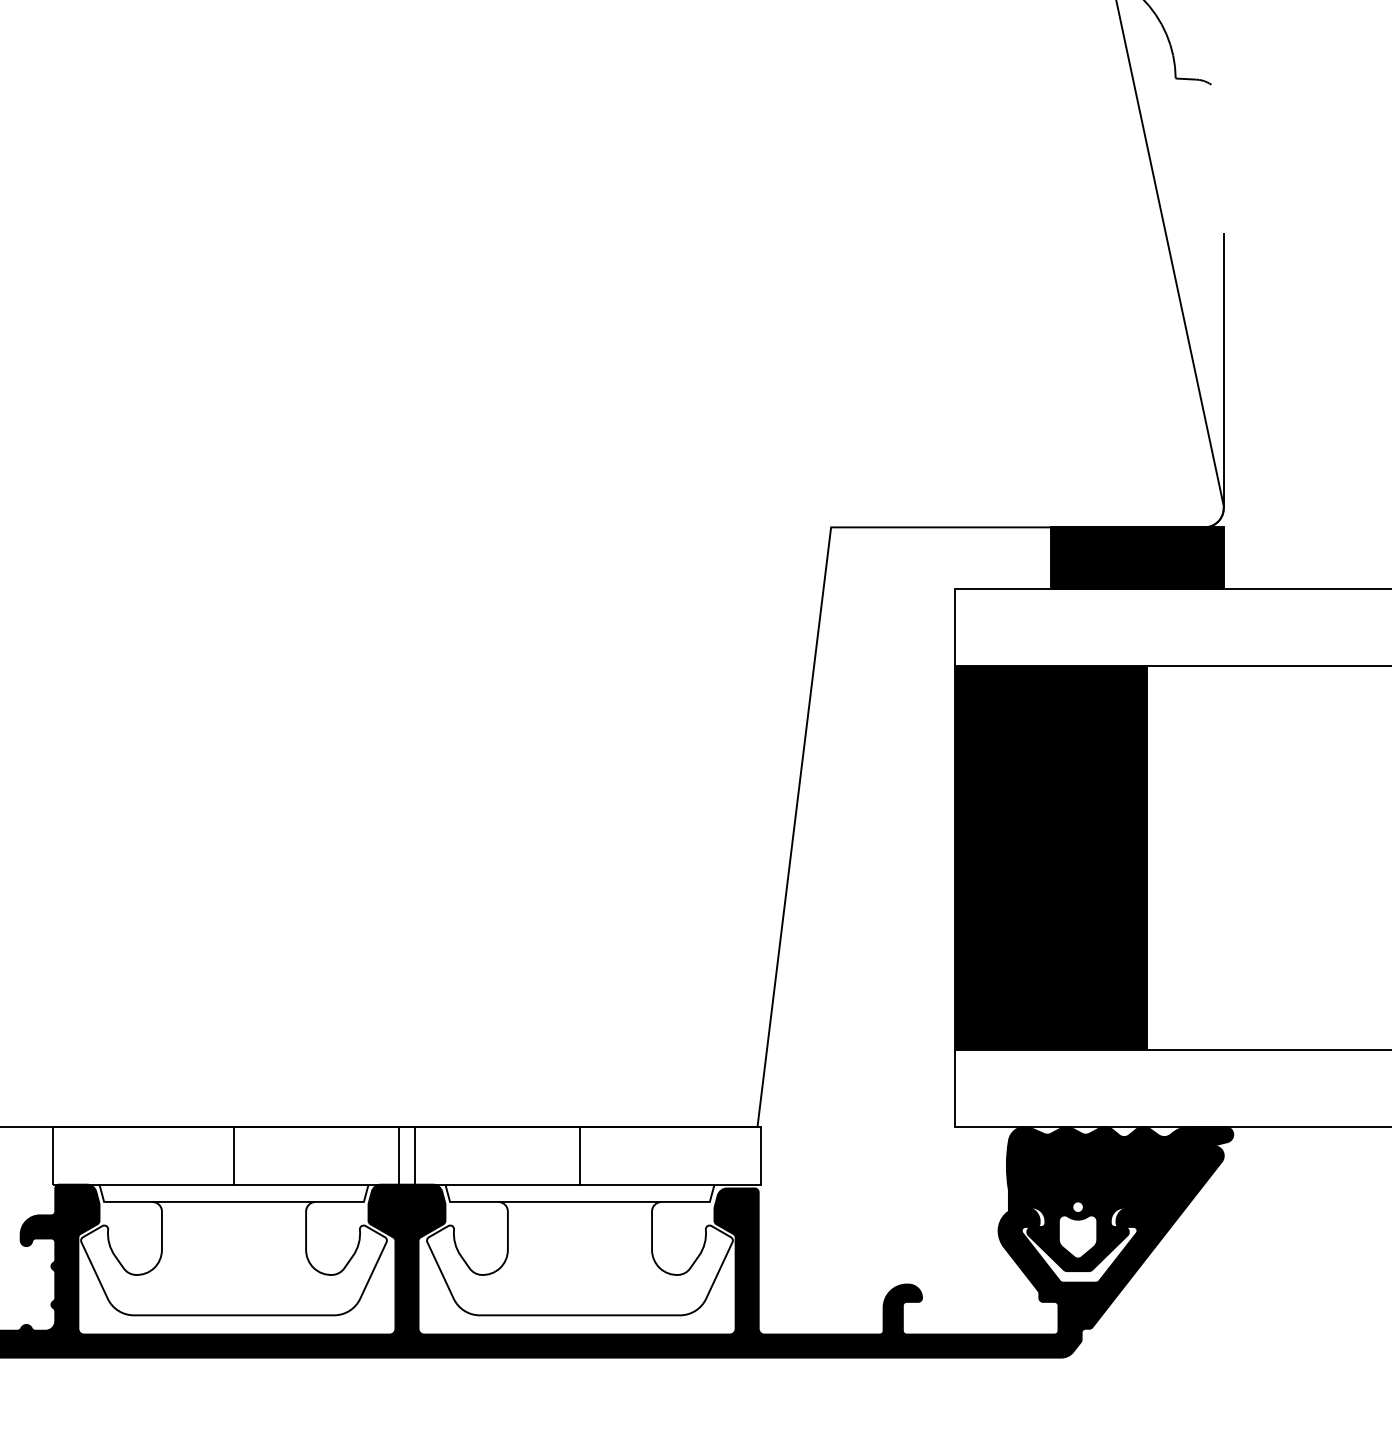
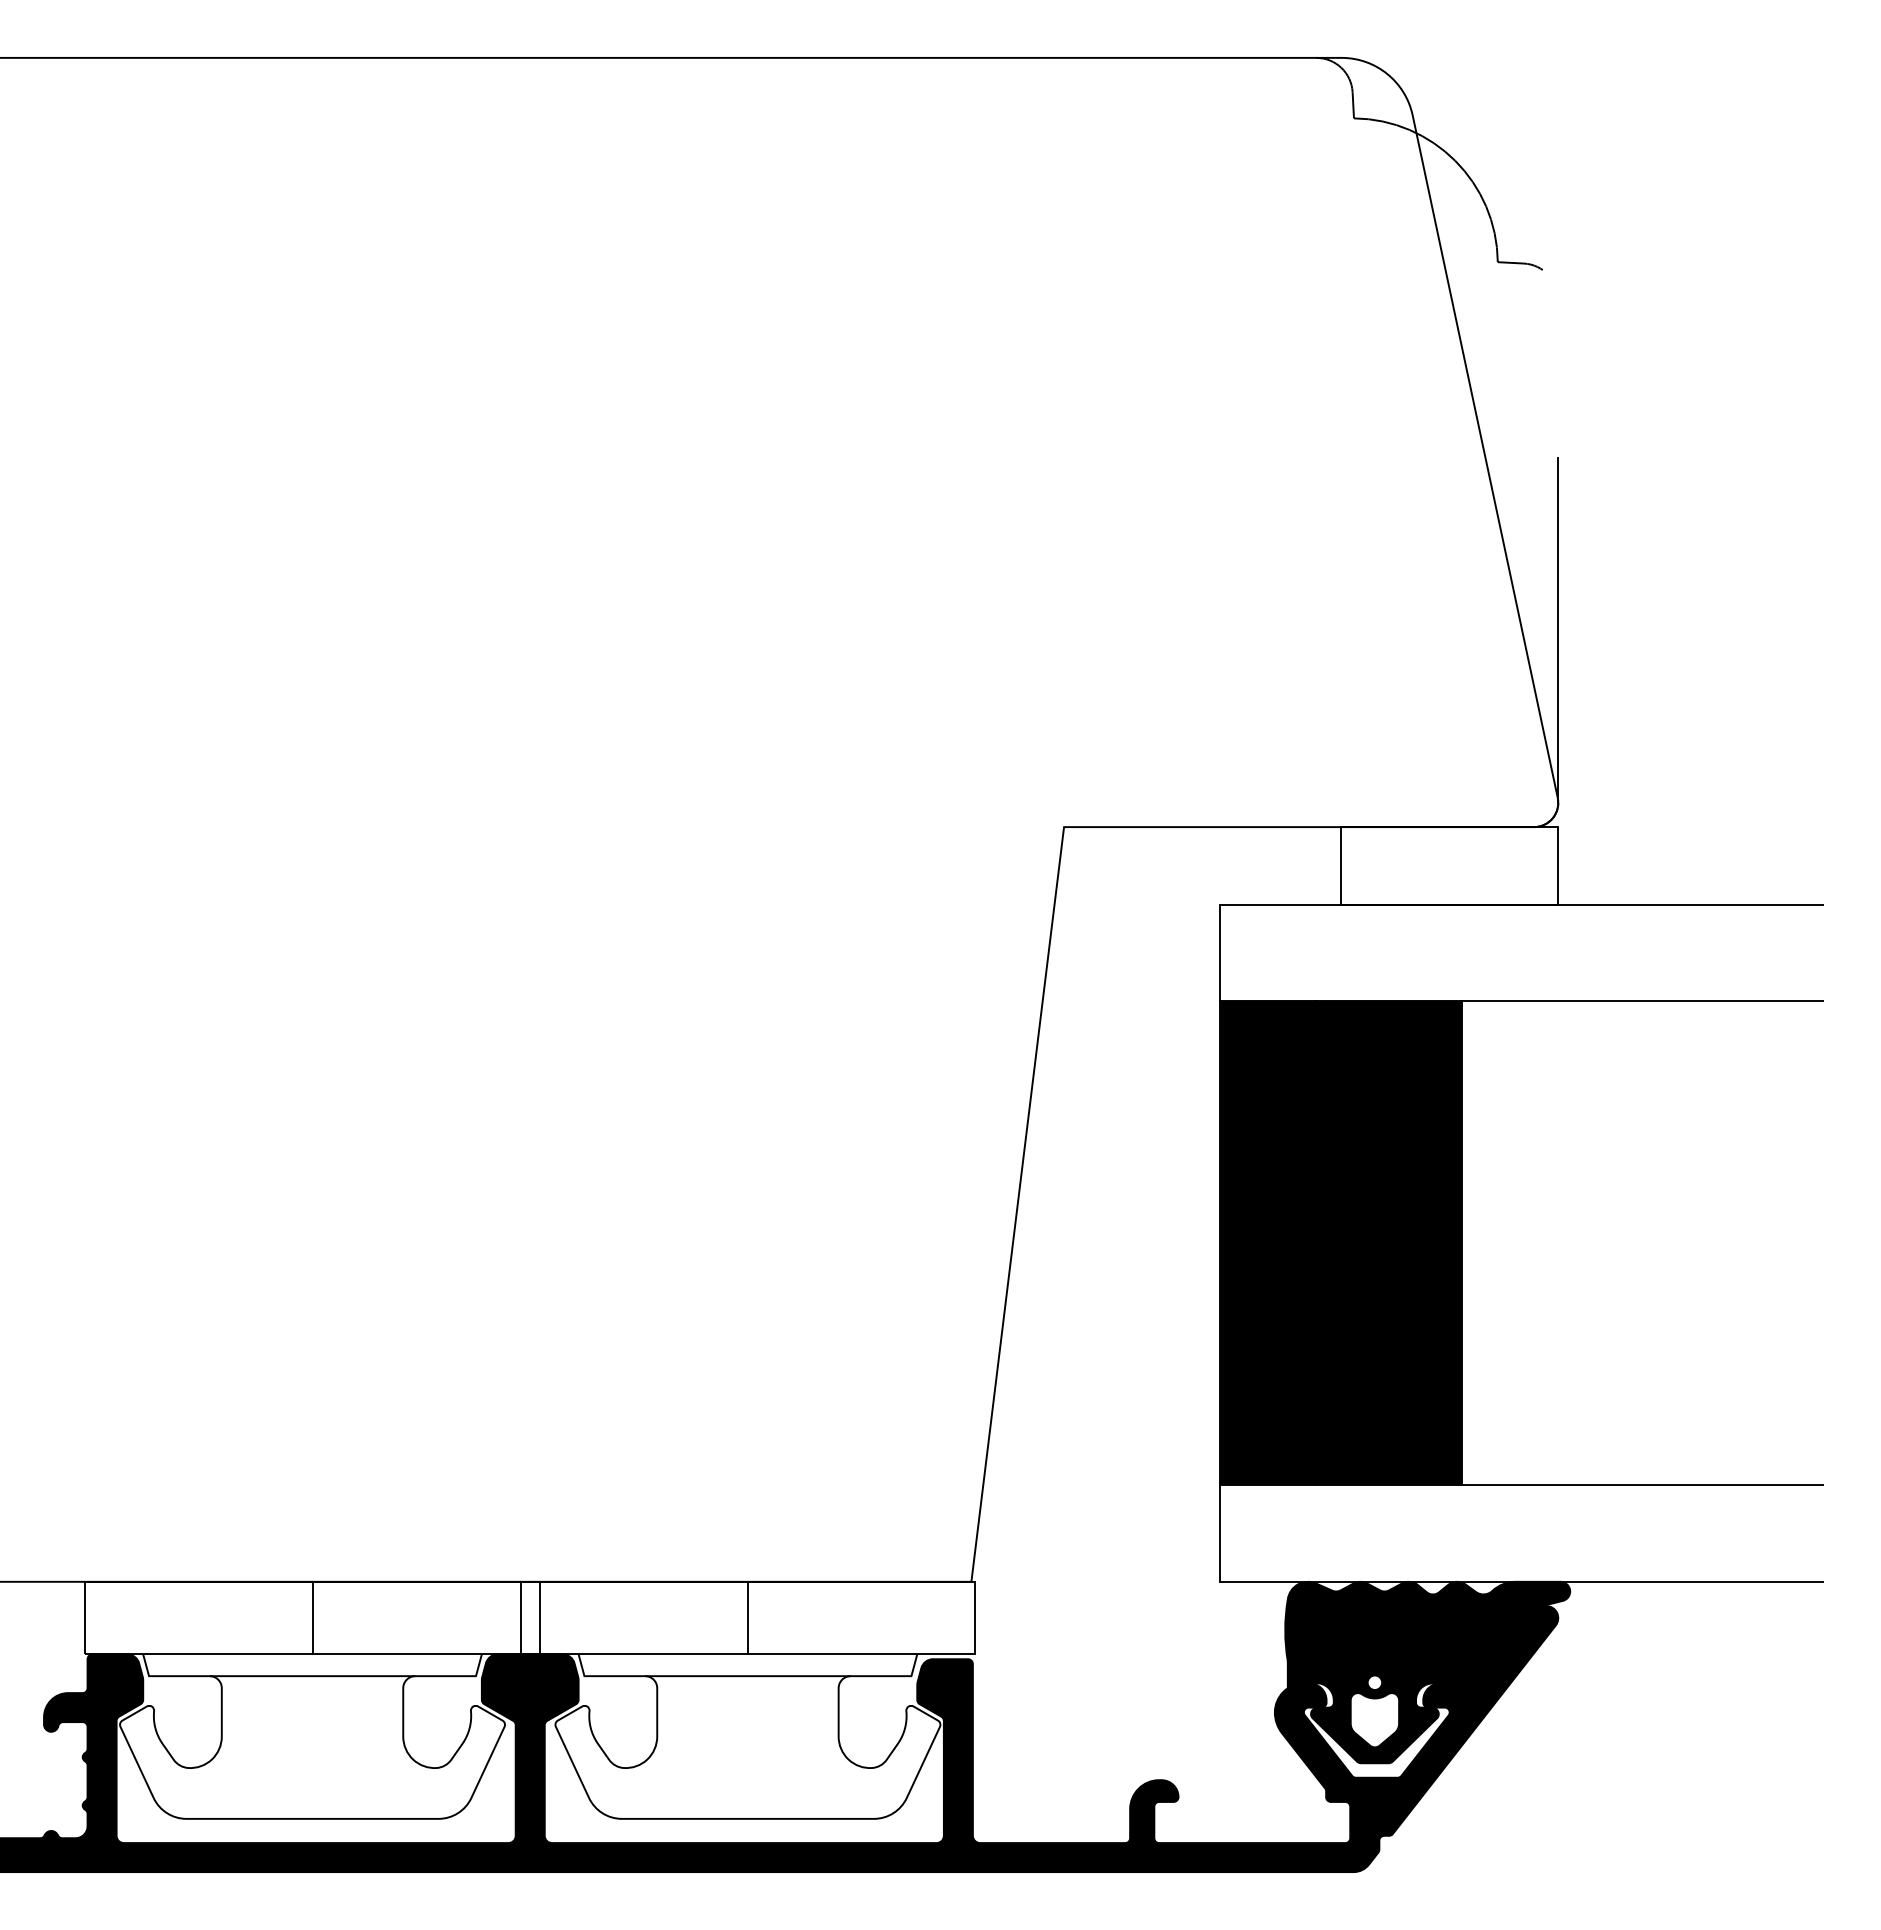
fill: (1137, 557) -> (1449, 865), removed

